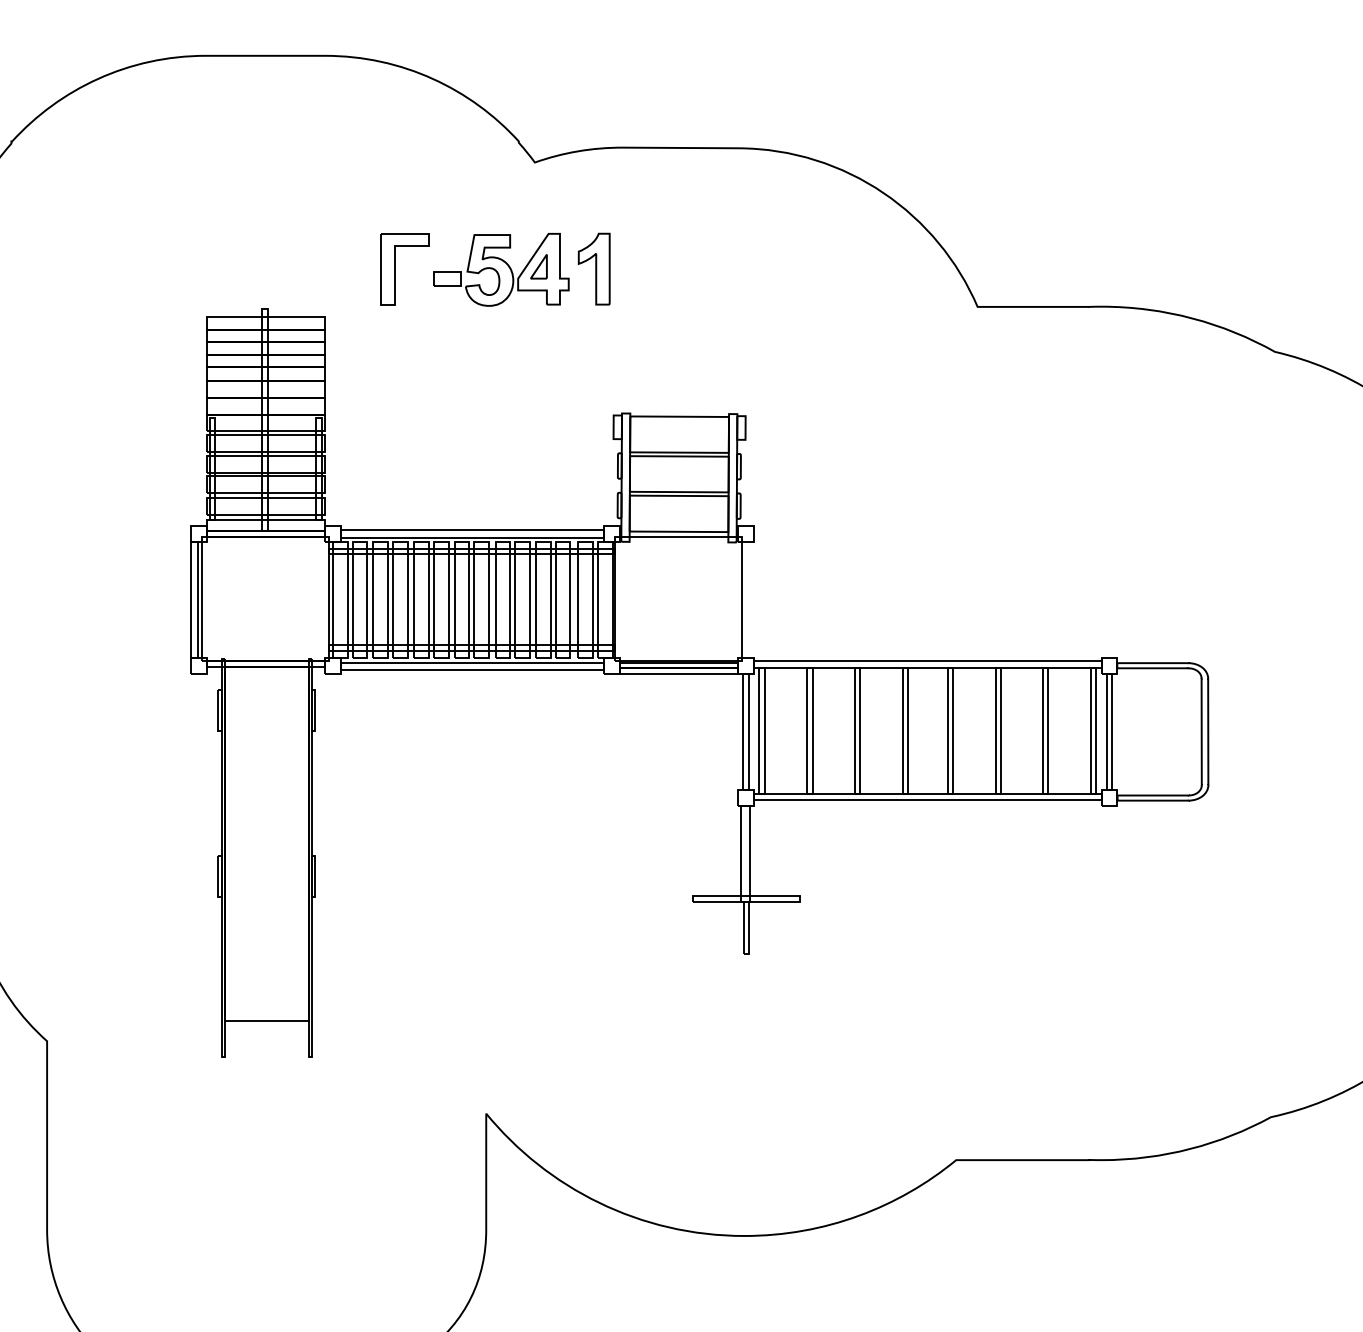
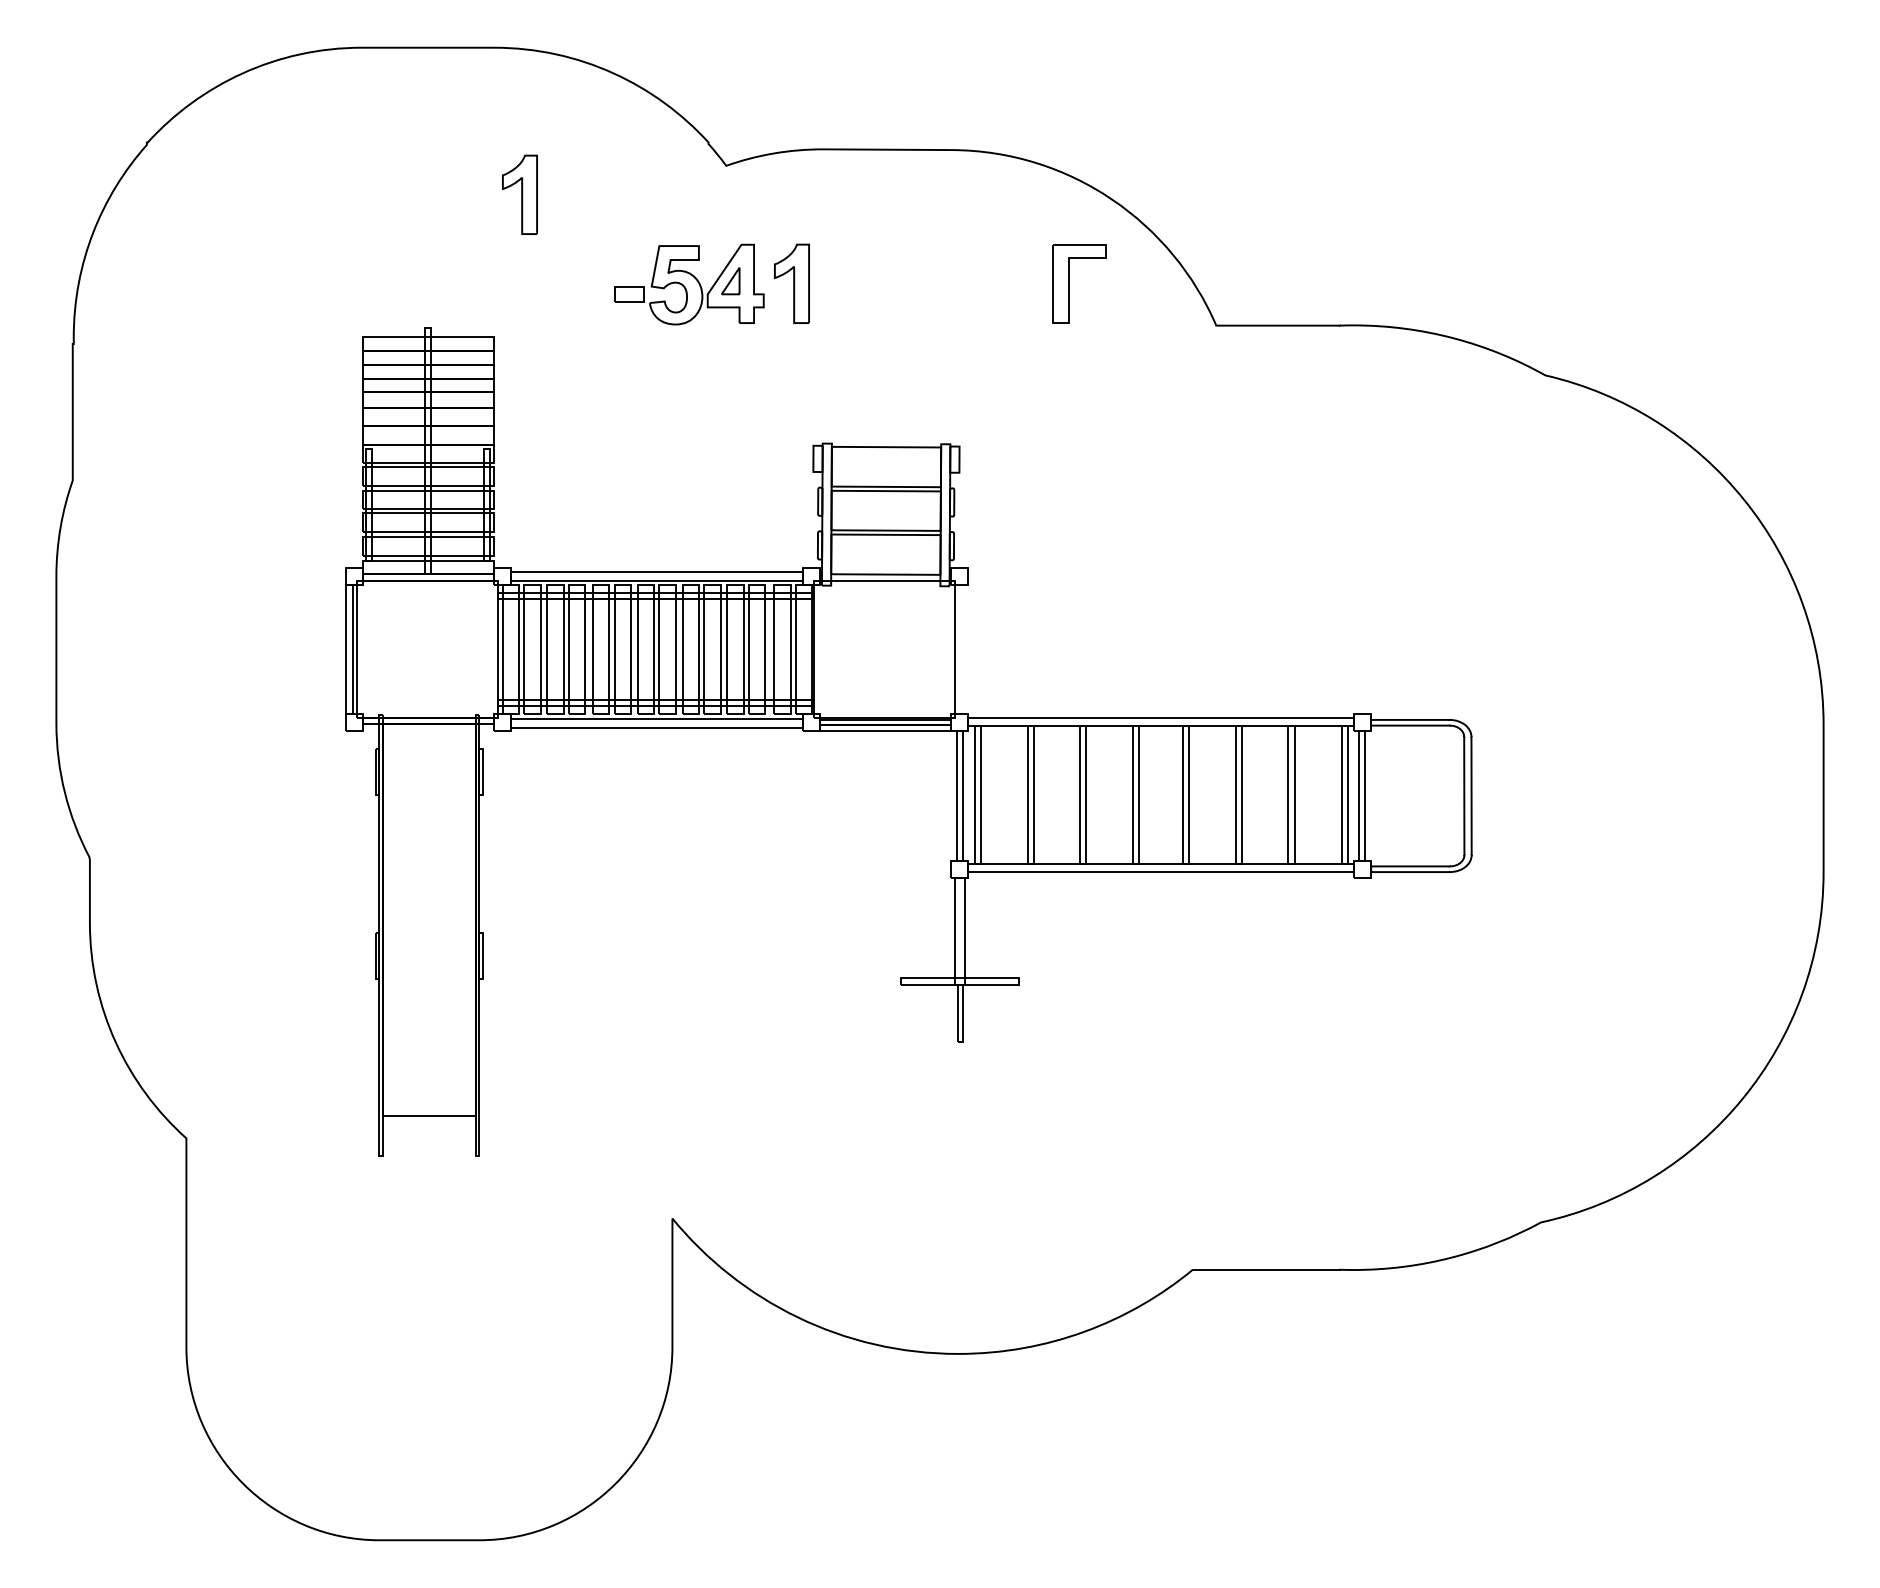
part: (348, 188) -> (519, 194), added
part: (395, 268) -> (1069, 283), moved

